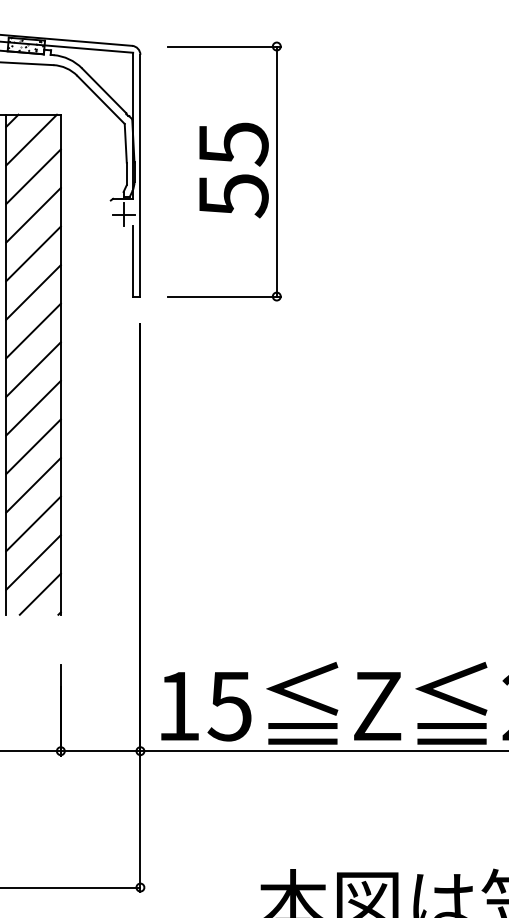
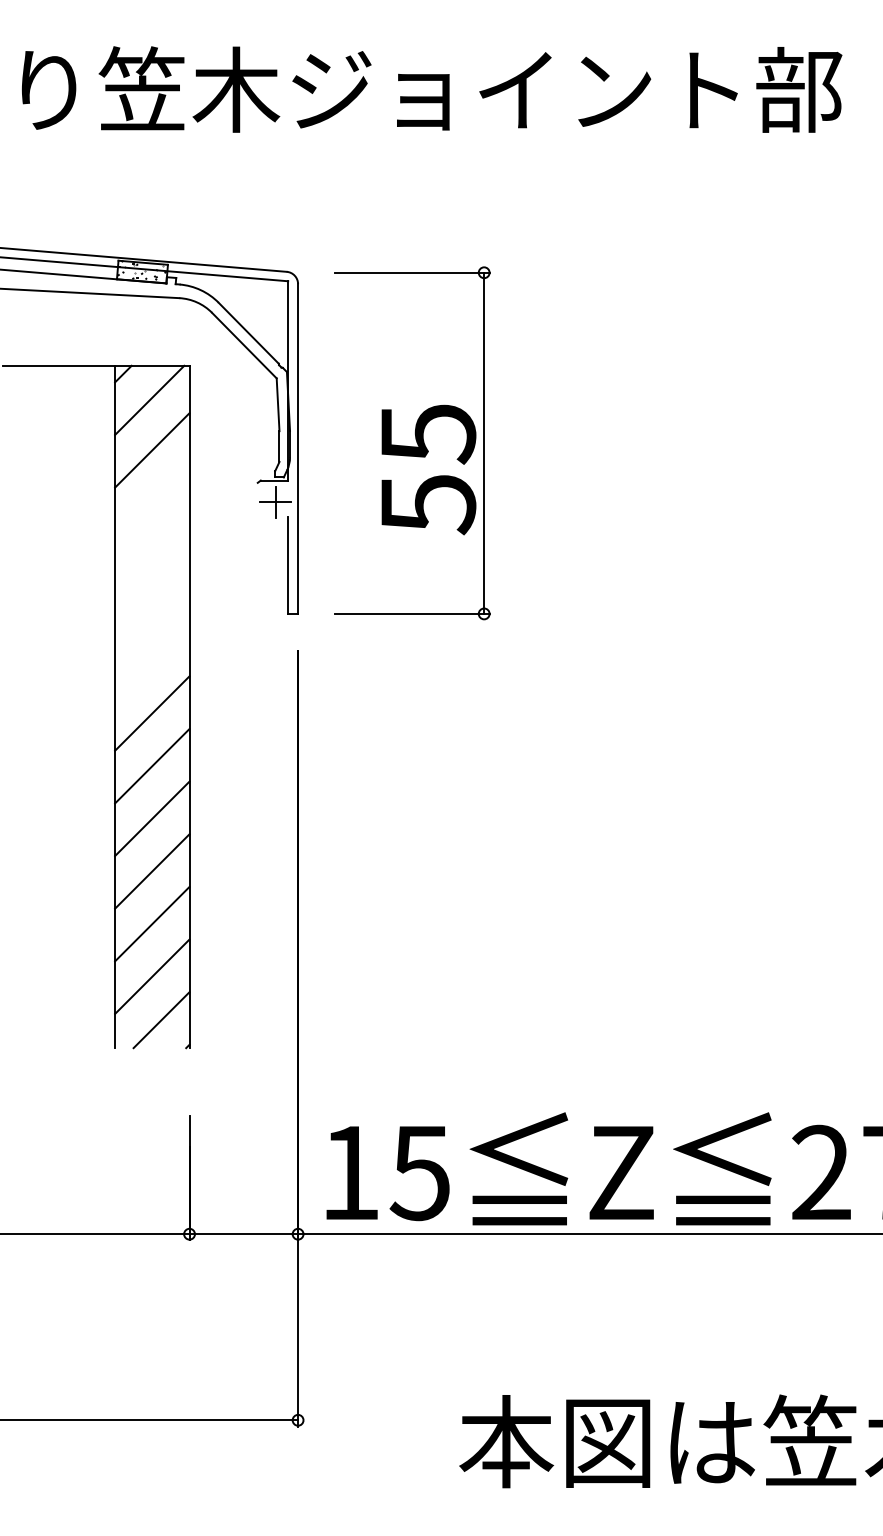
text: (233, 170) -> (428, 469), moved
line: (33, 214) -> (152, 502), removed
line: (33, 253) -> (152, 555), removed
line: (33, 292) -> (152, 608), removed
line: (33, 330) -> (152, 660), removed

